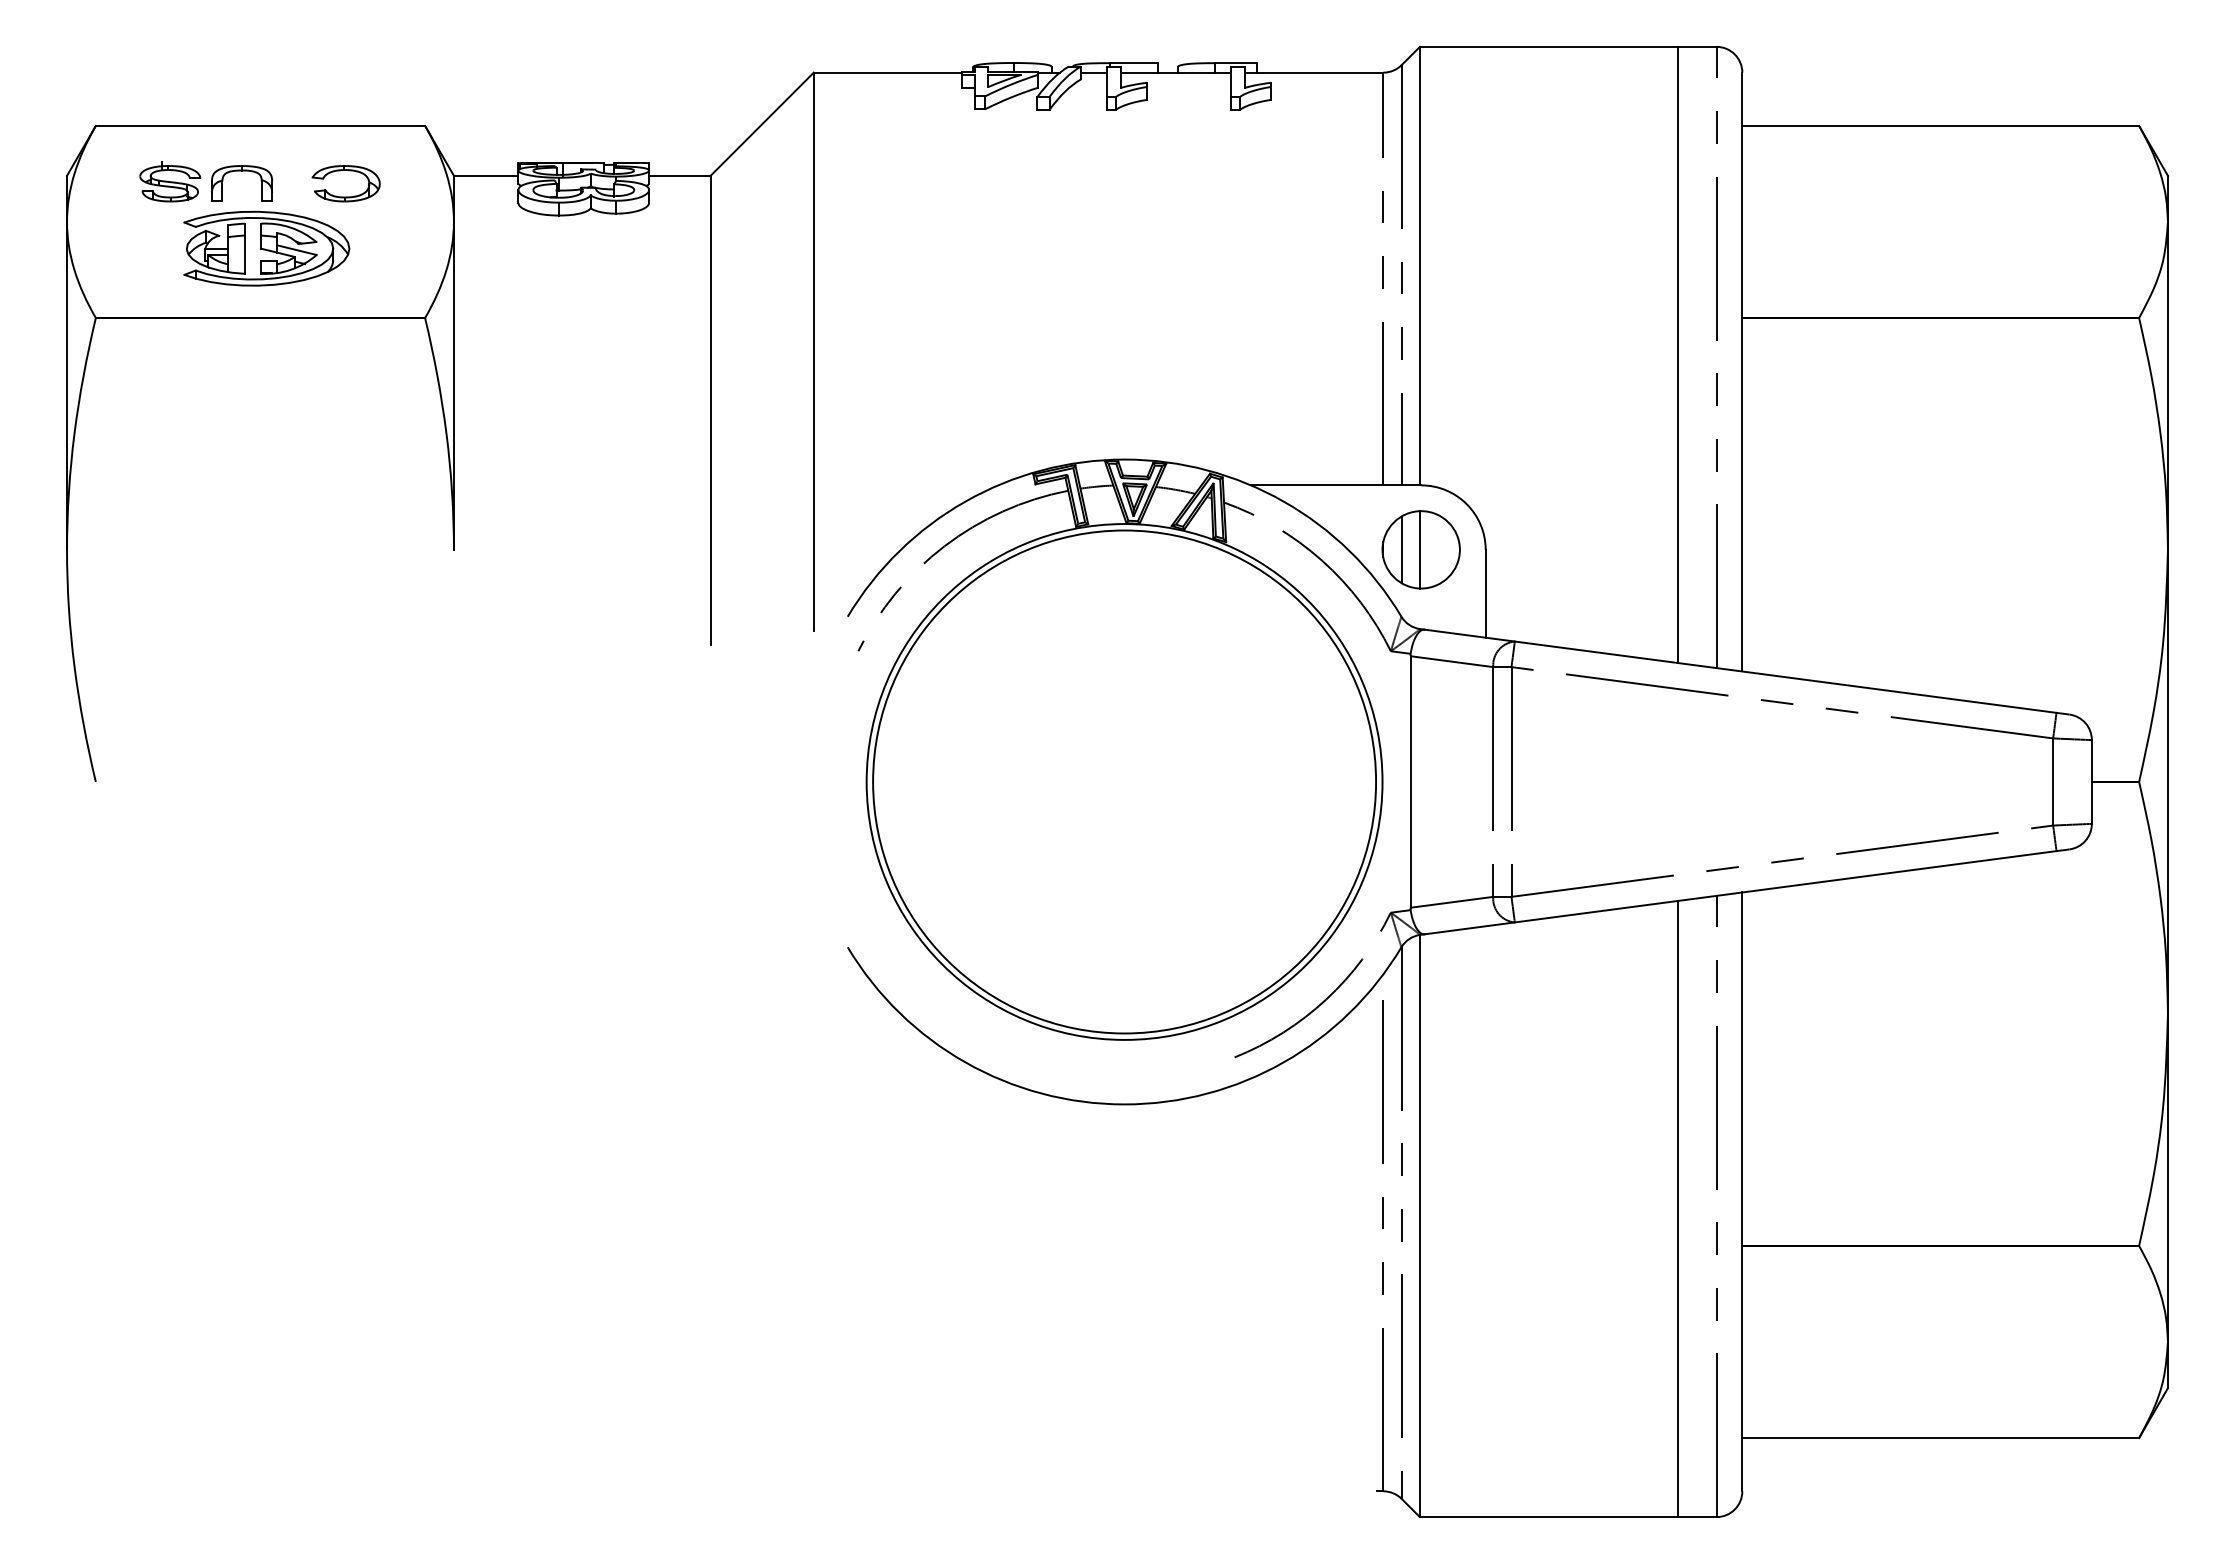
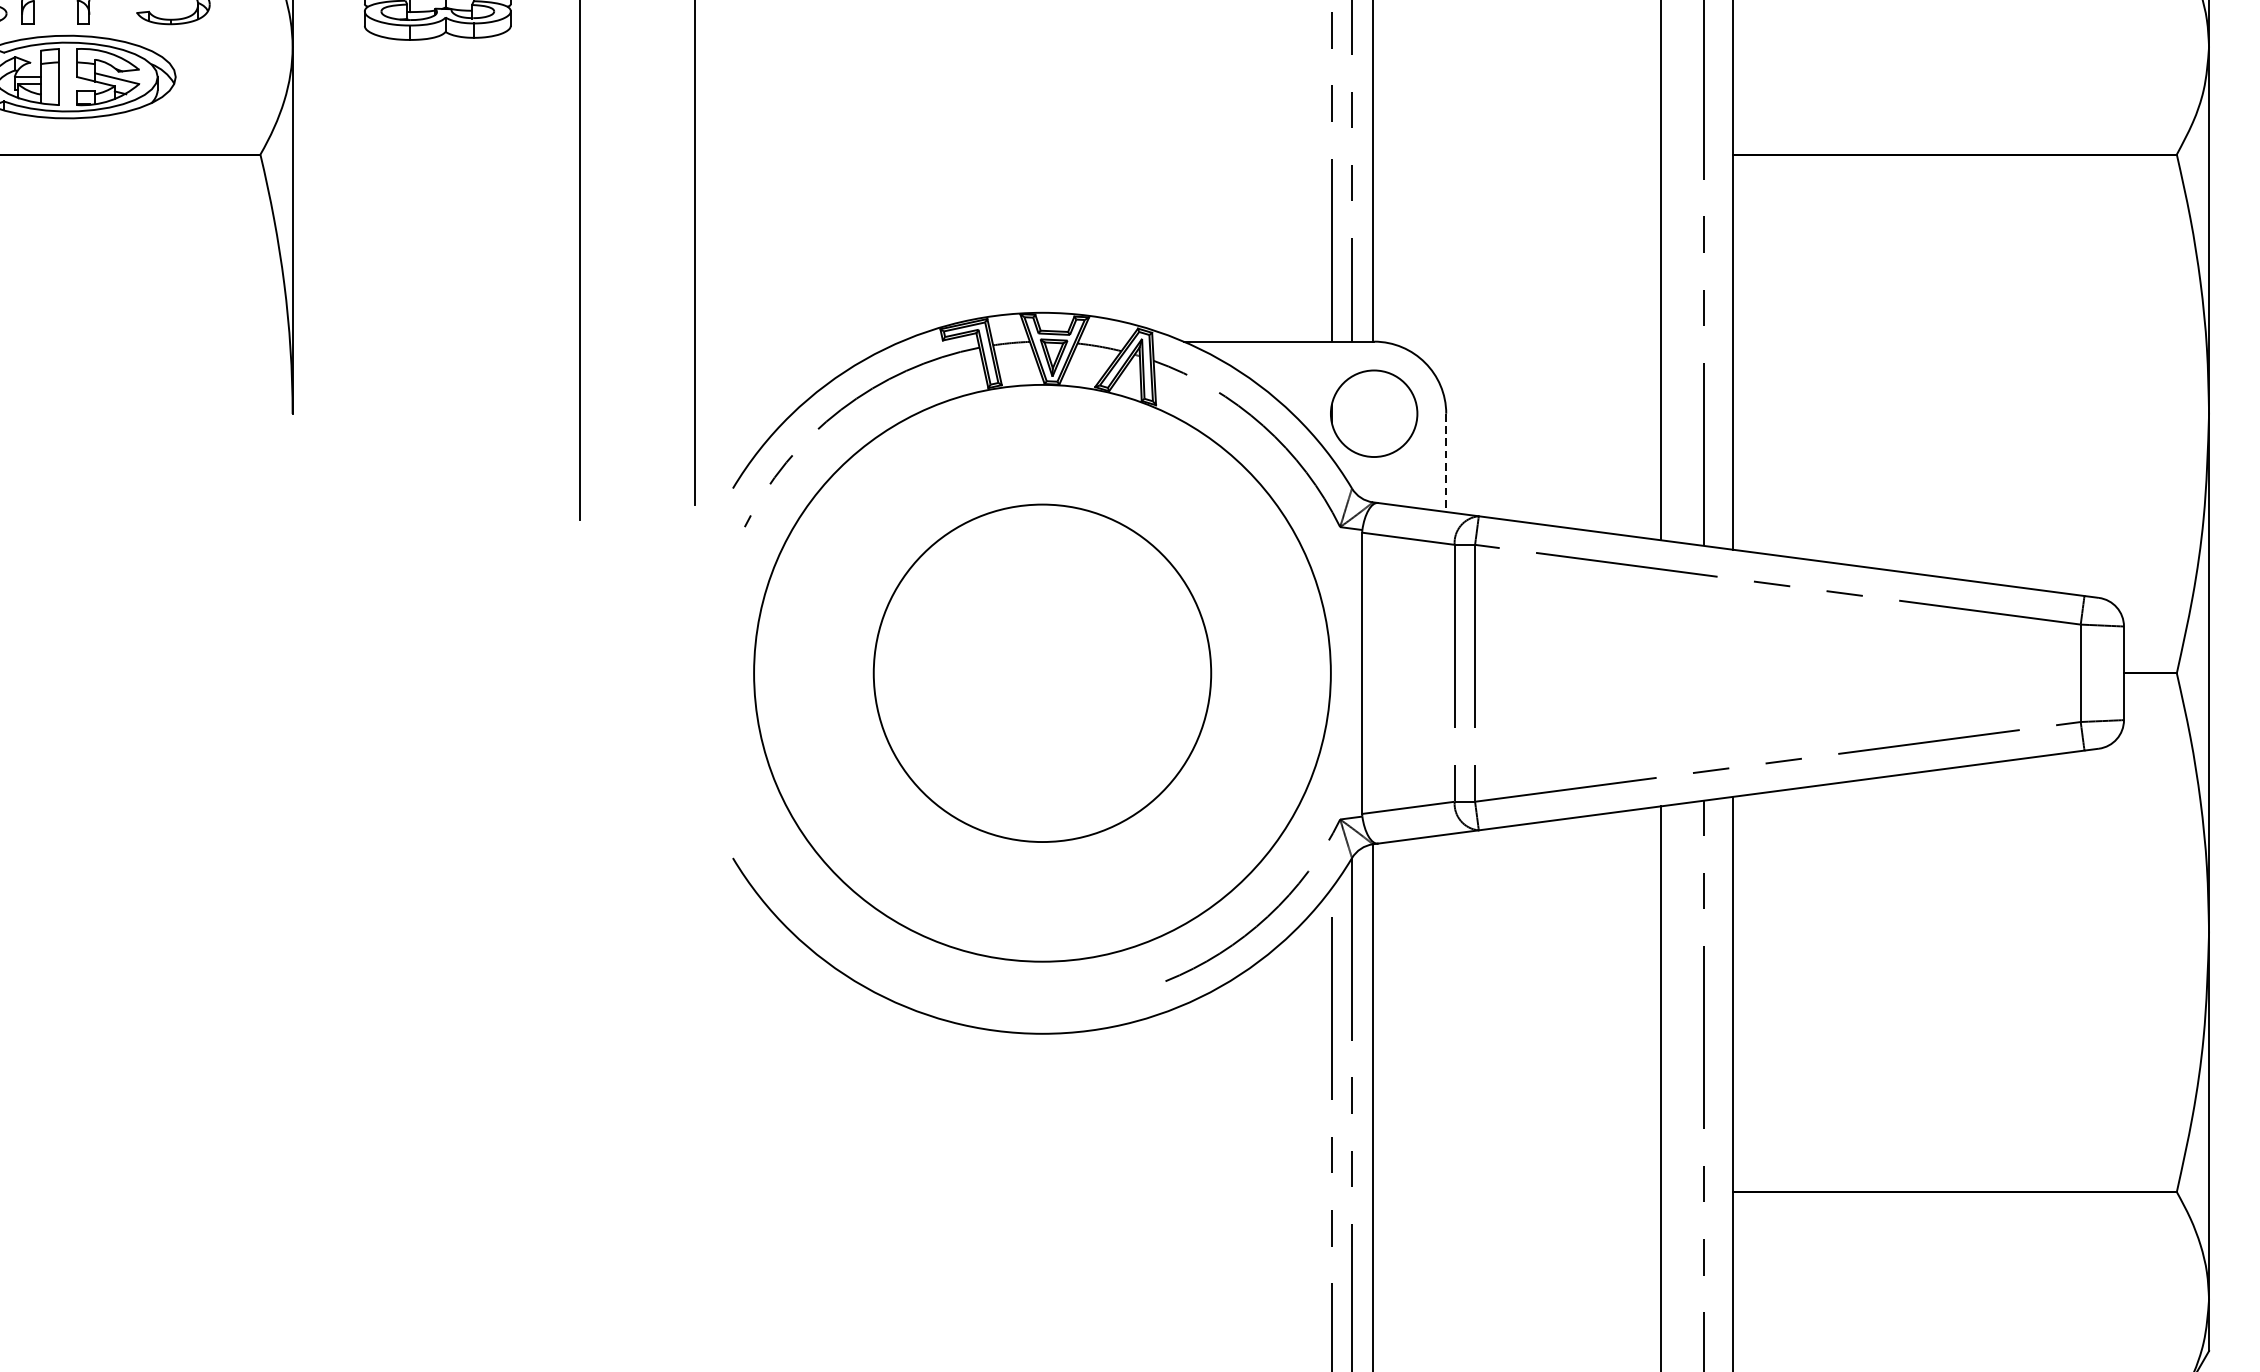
line: (1401, 549) -> (1352, 413), removed
line: (1419, 549) -> (1372, 413), removed
line: (1485, 593) -> (1446, 462), solid -> dashed
circle: (1124, 781) -> (1042, 672), size x0.6

